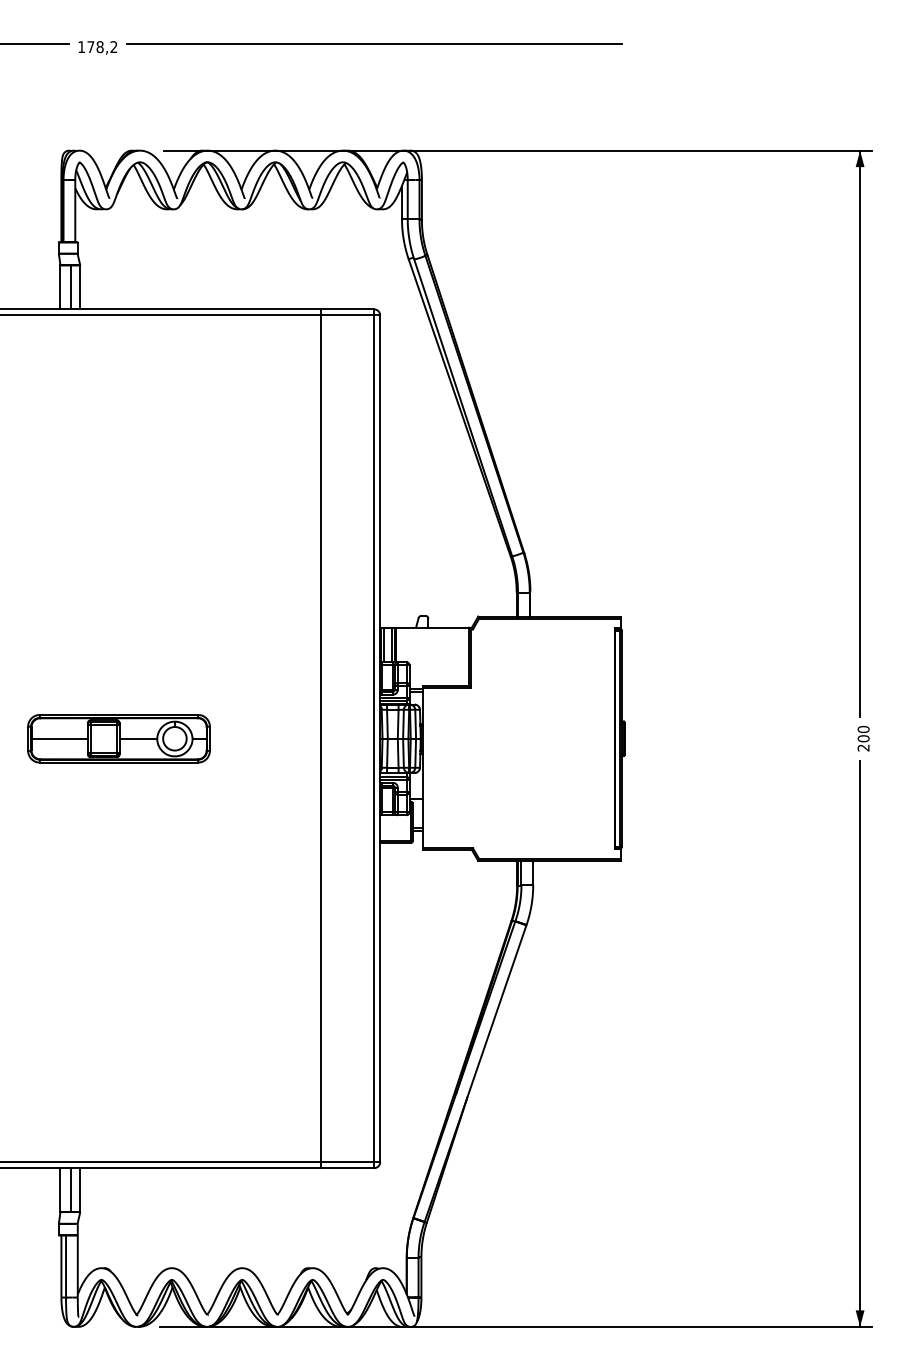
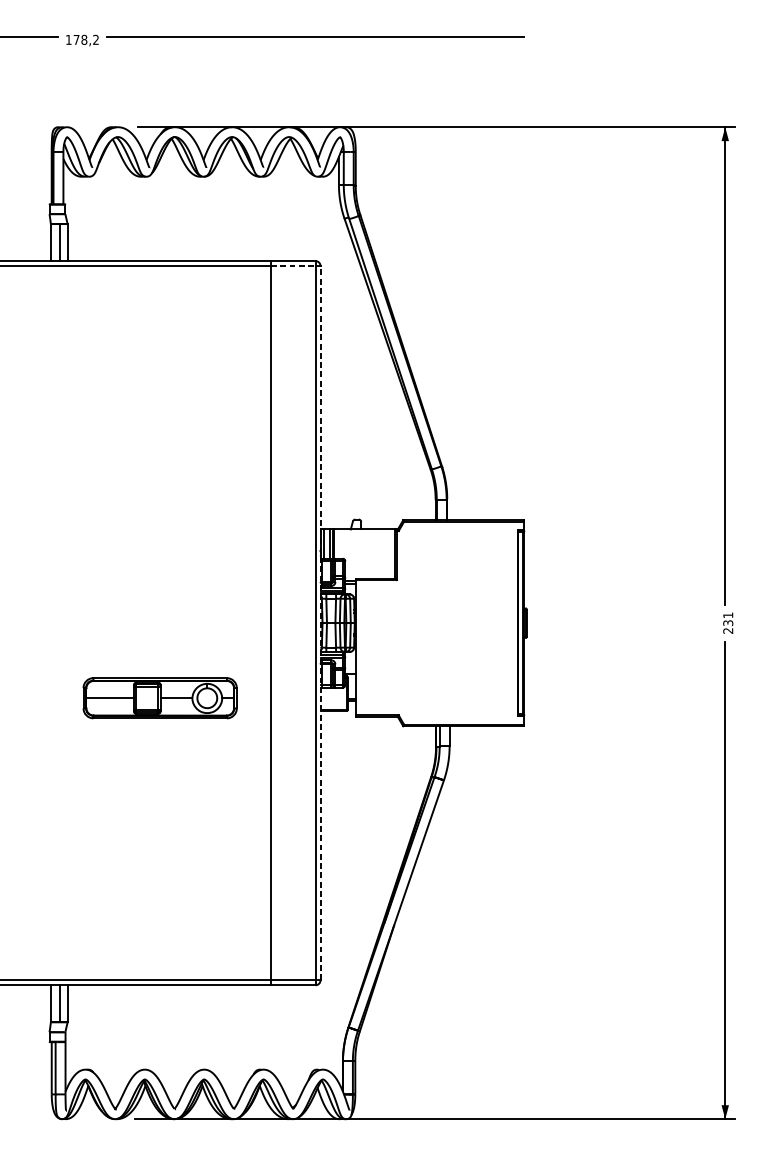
line: (348, 315) -> (293, 266), solid -> dashed
text: (863, 733) -> (728, 618), 200 -> 231
part: (118, 738) -> (159, 698), moved
line: (380, 738) -> (320, 622), solid -> dashed

